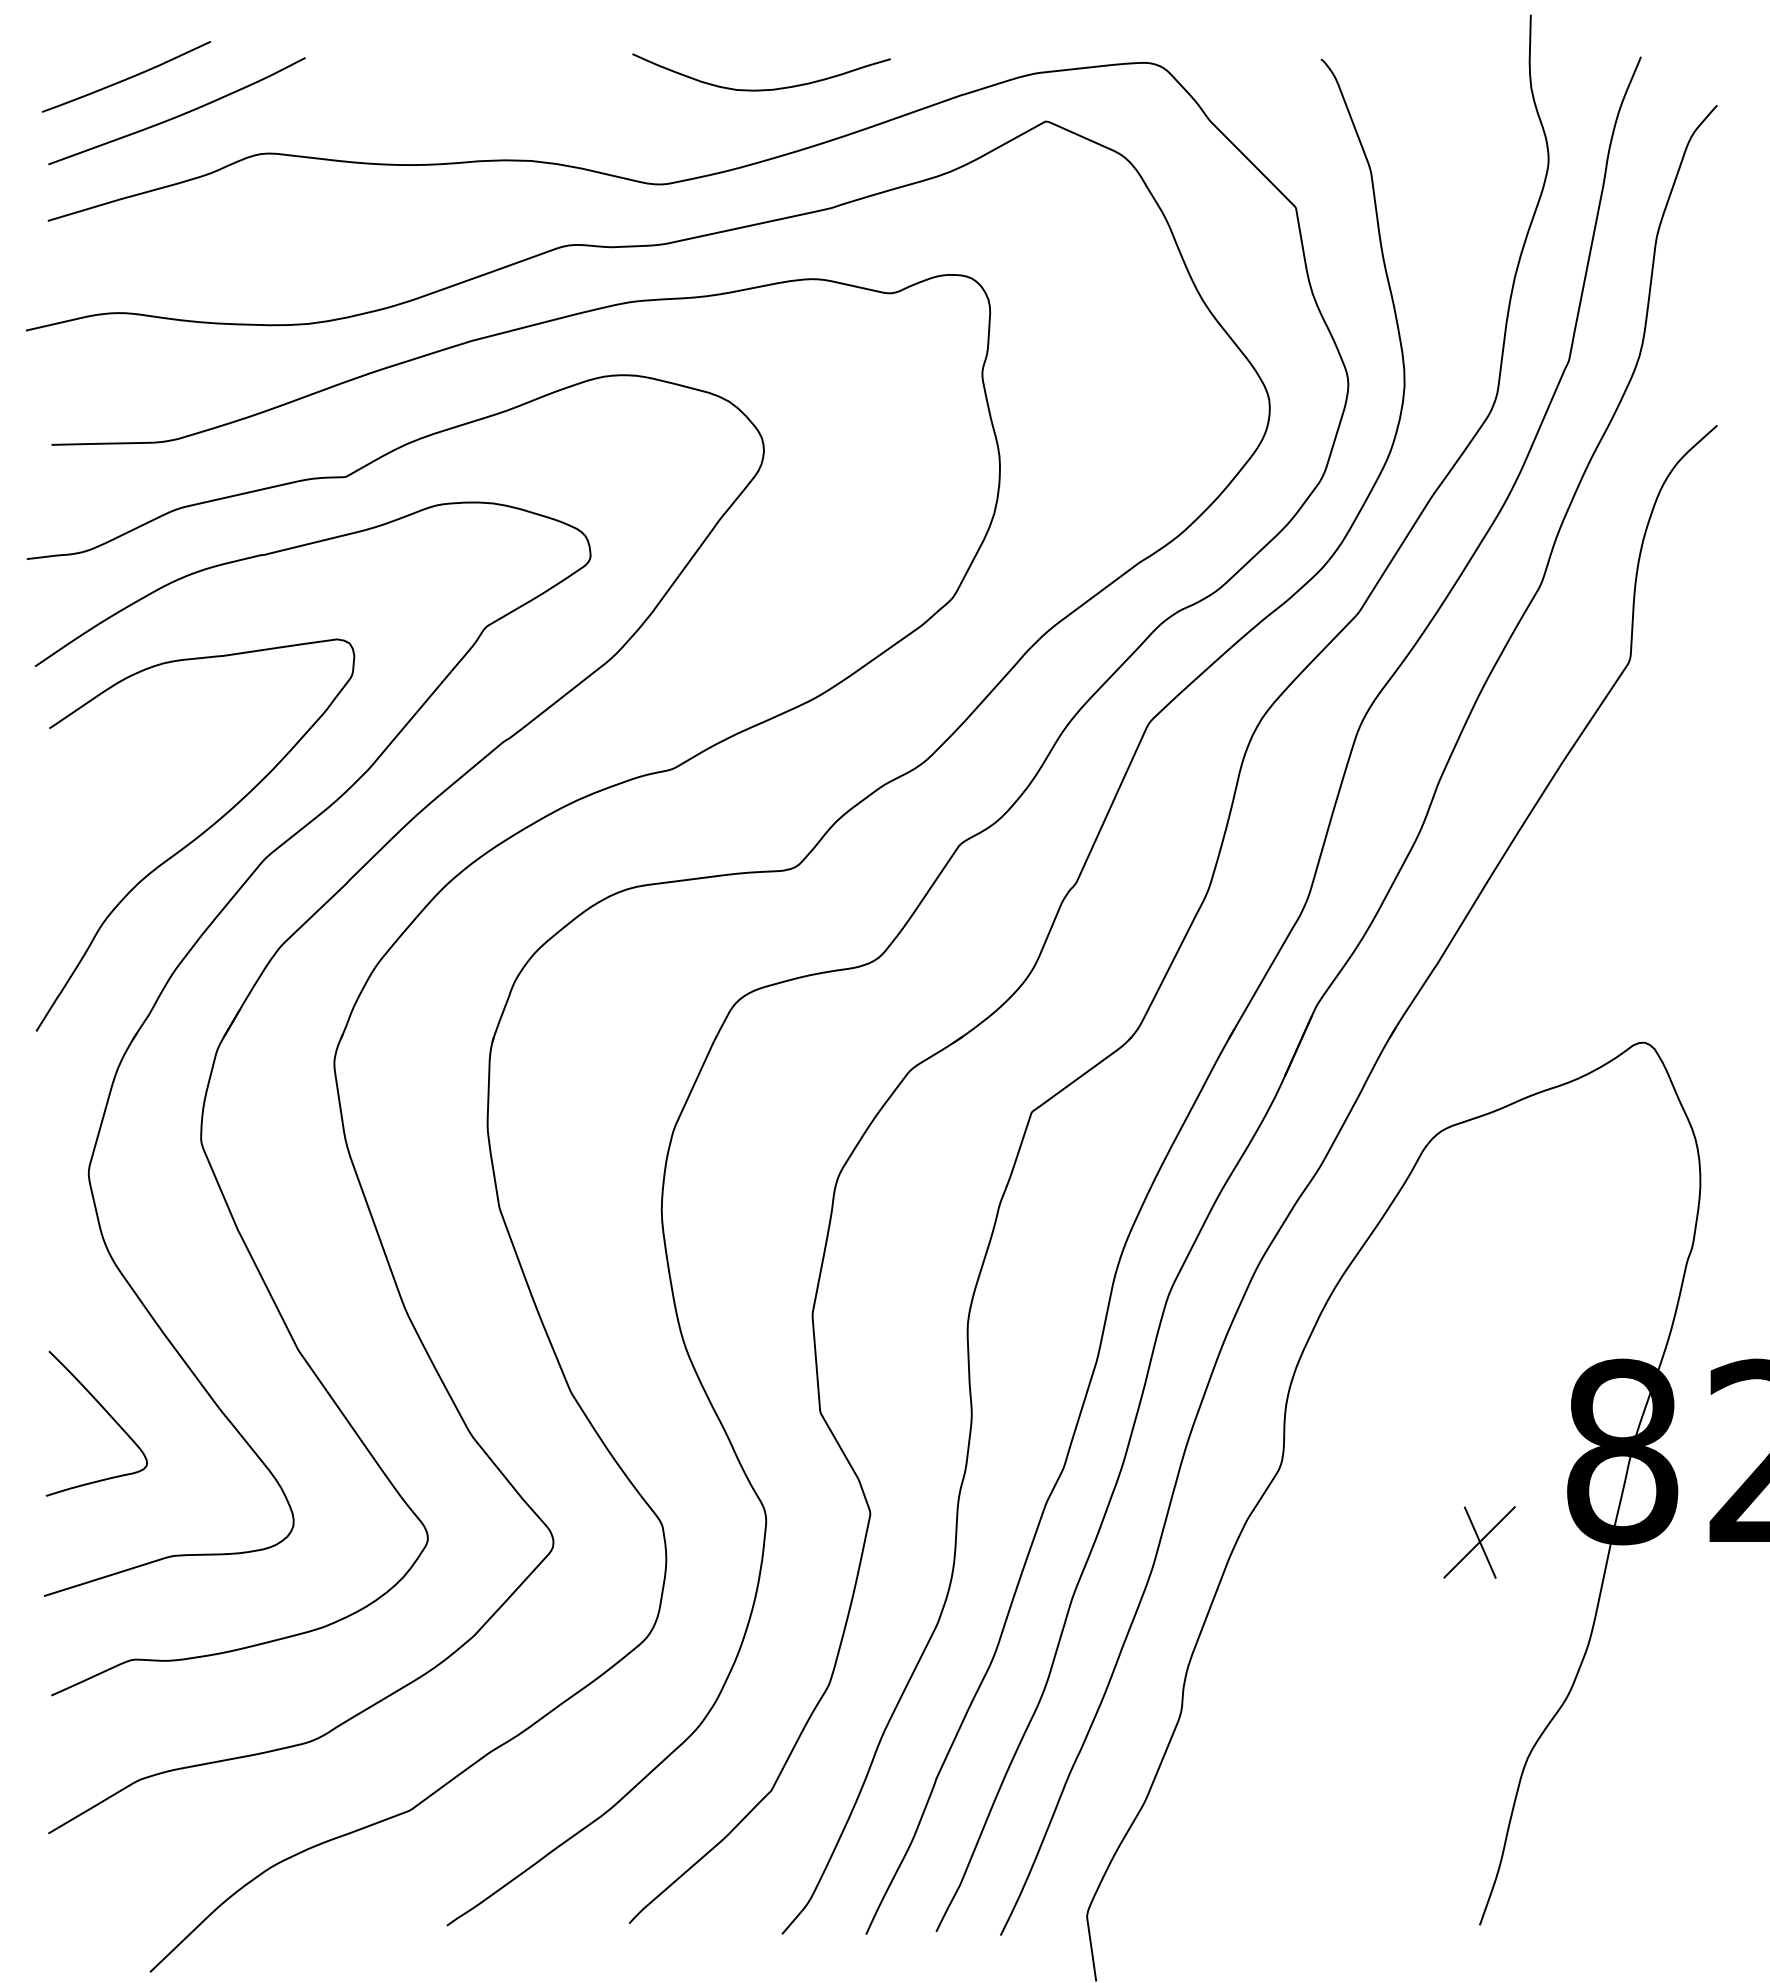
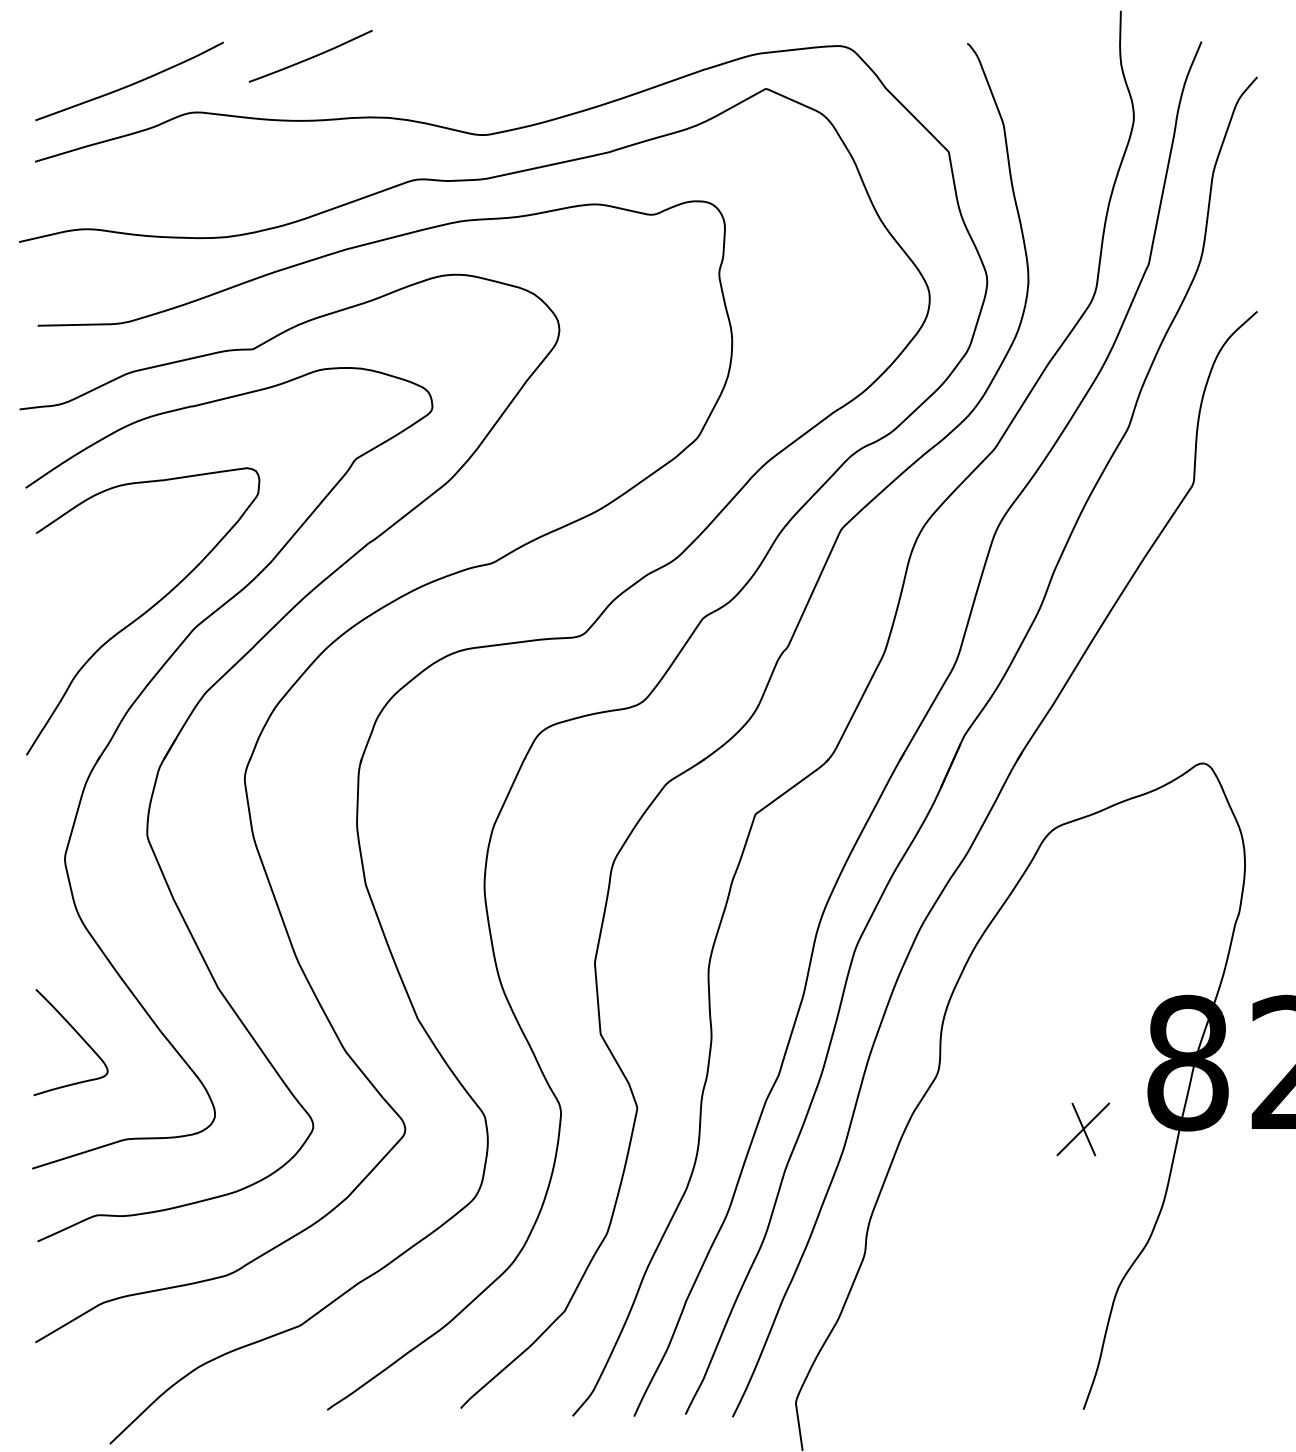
curve: (127, 77) -> (311, 56), moved
curve: (761, 89) -> (557, 65), removed

